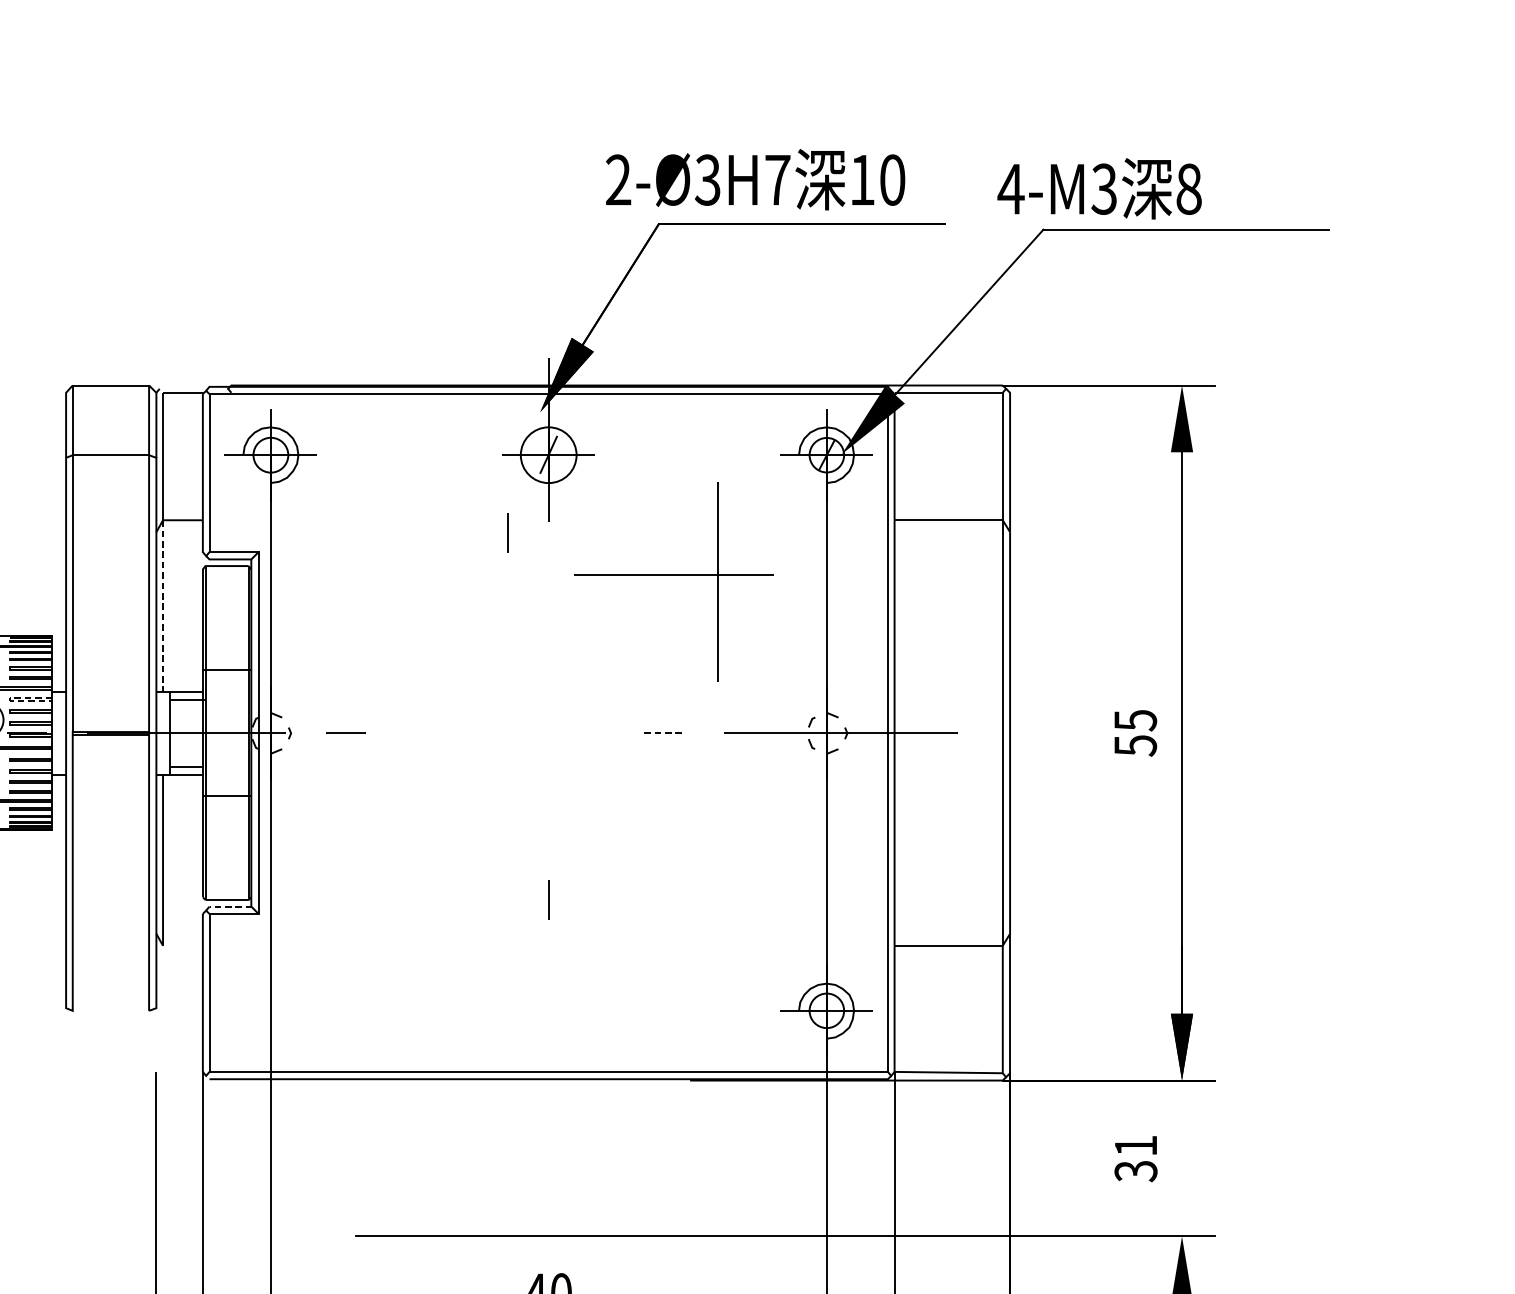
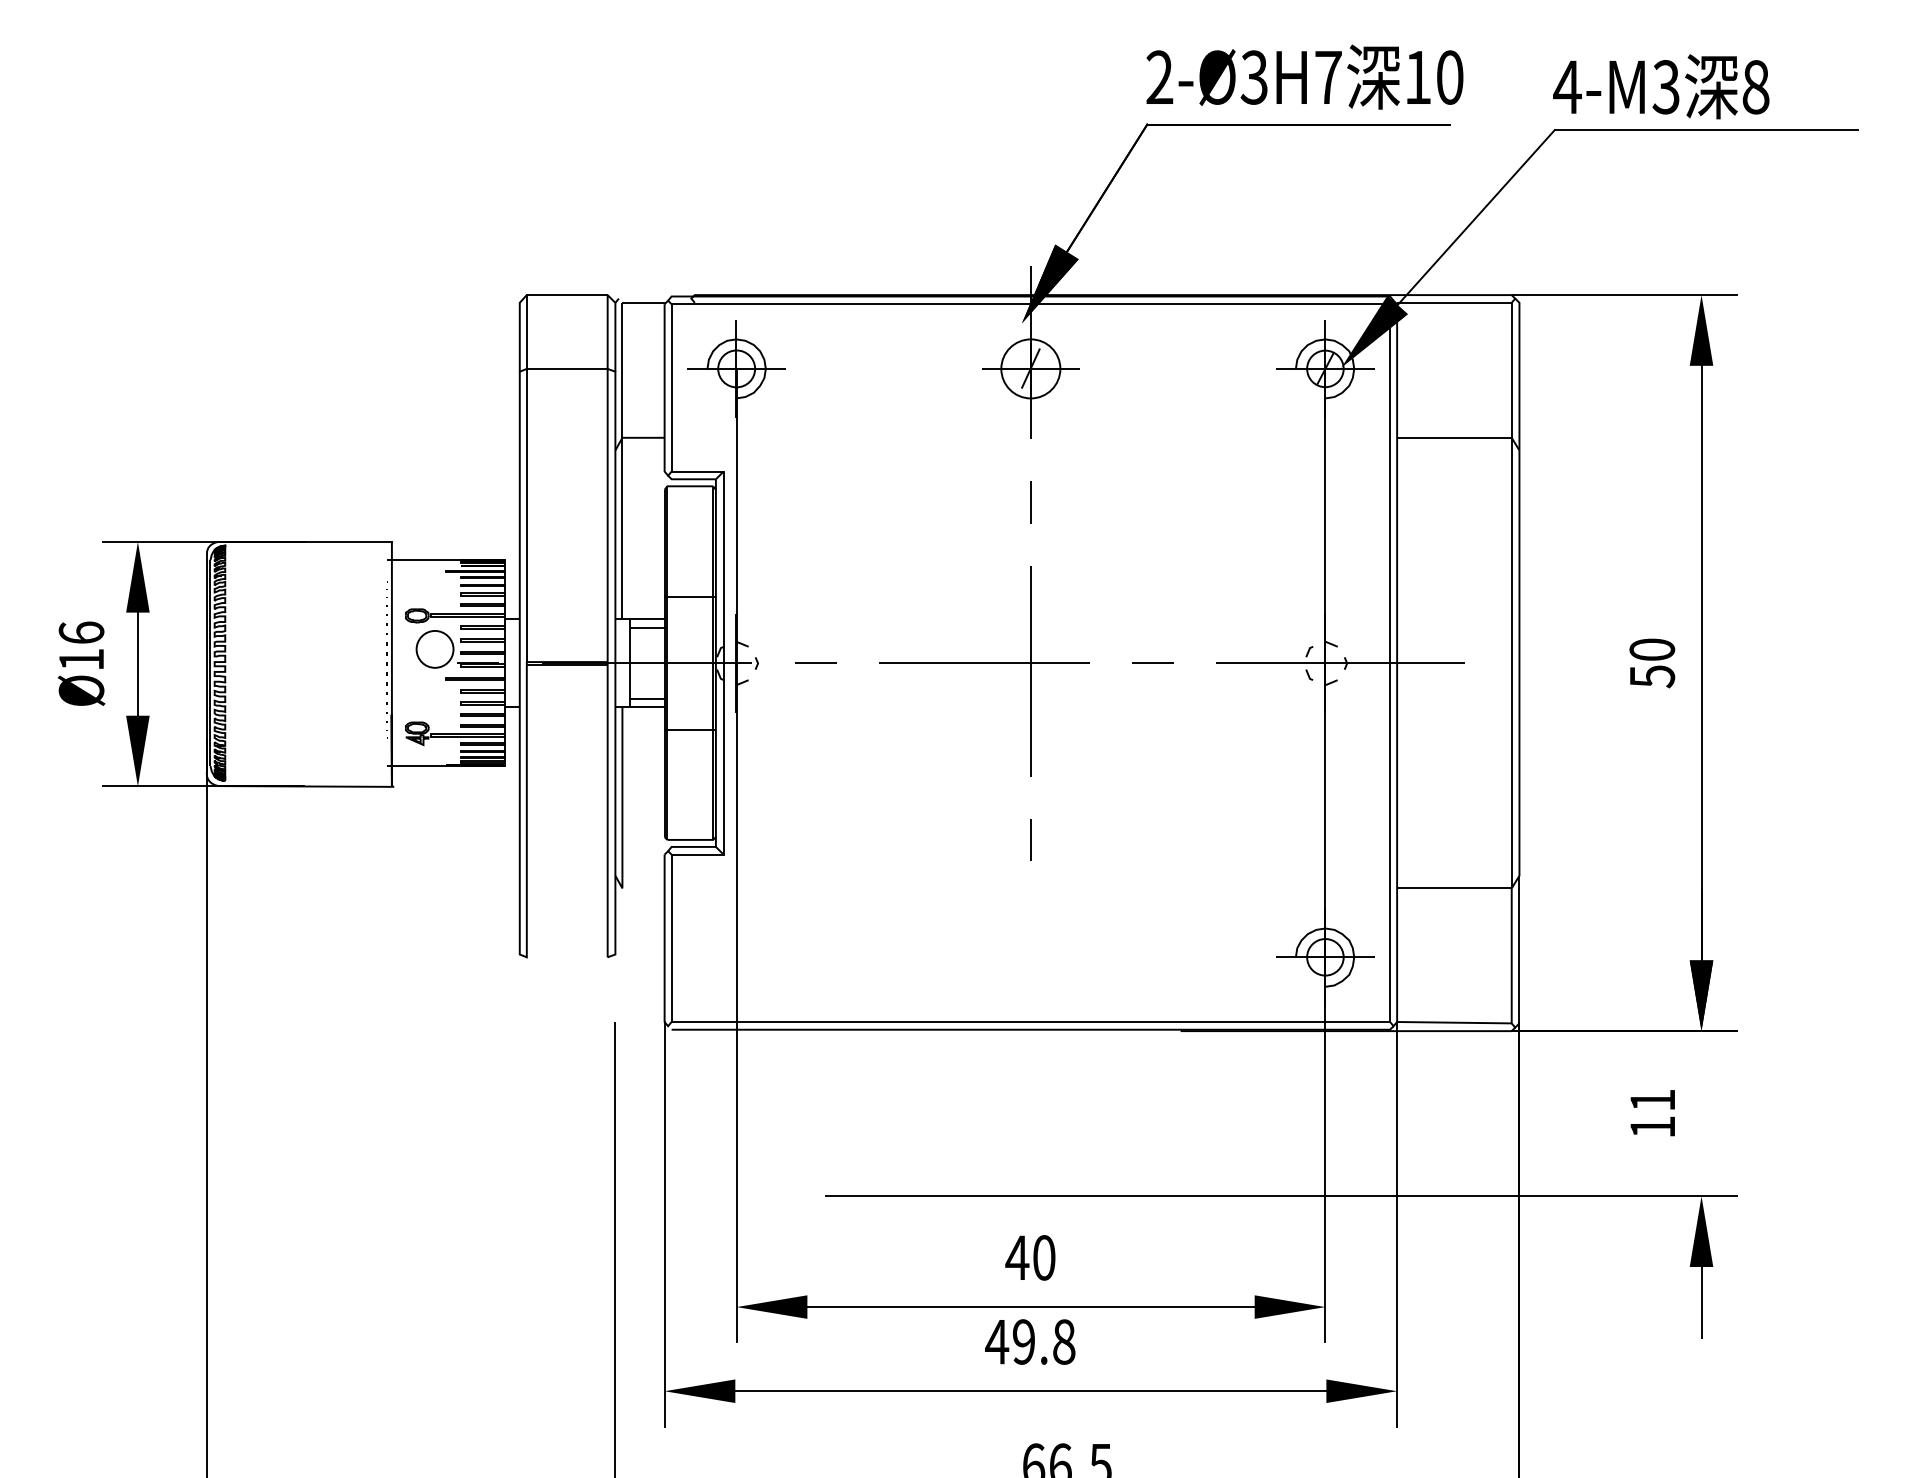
text: (755, 179) -> (1304, 76), moved
text: (1099, 188) -> (1661, 86), moved
line: (507, 533) -> (1030, 502), moved
part: (673, 574) -> (984, 663), moved
line: (163, 605) -> (622, 528), dashed -> solid
line: (10, 700) -> (460, 628), dashed -> solid
text: (1135, 720) -> (1652, 649), 55 -> 50
line: (664, 733) -> (1153, 663), dashed -> solid
line: (227, 906) -> (690, 846), dashed -> solid
text: (1135, 1171) -> (1652, 1127), 31 -> 11

